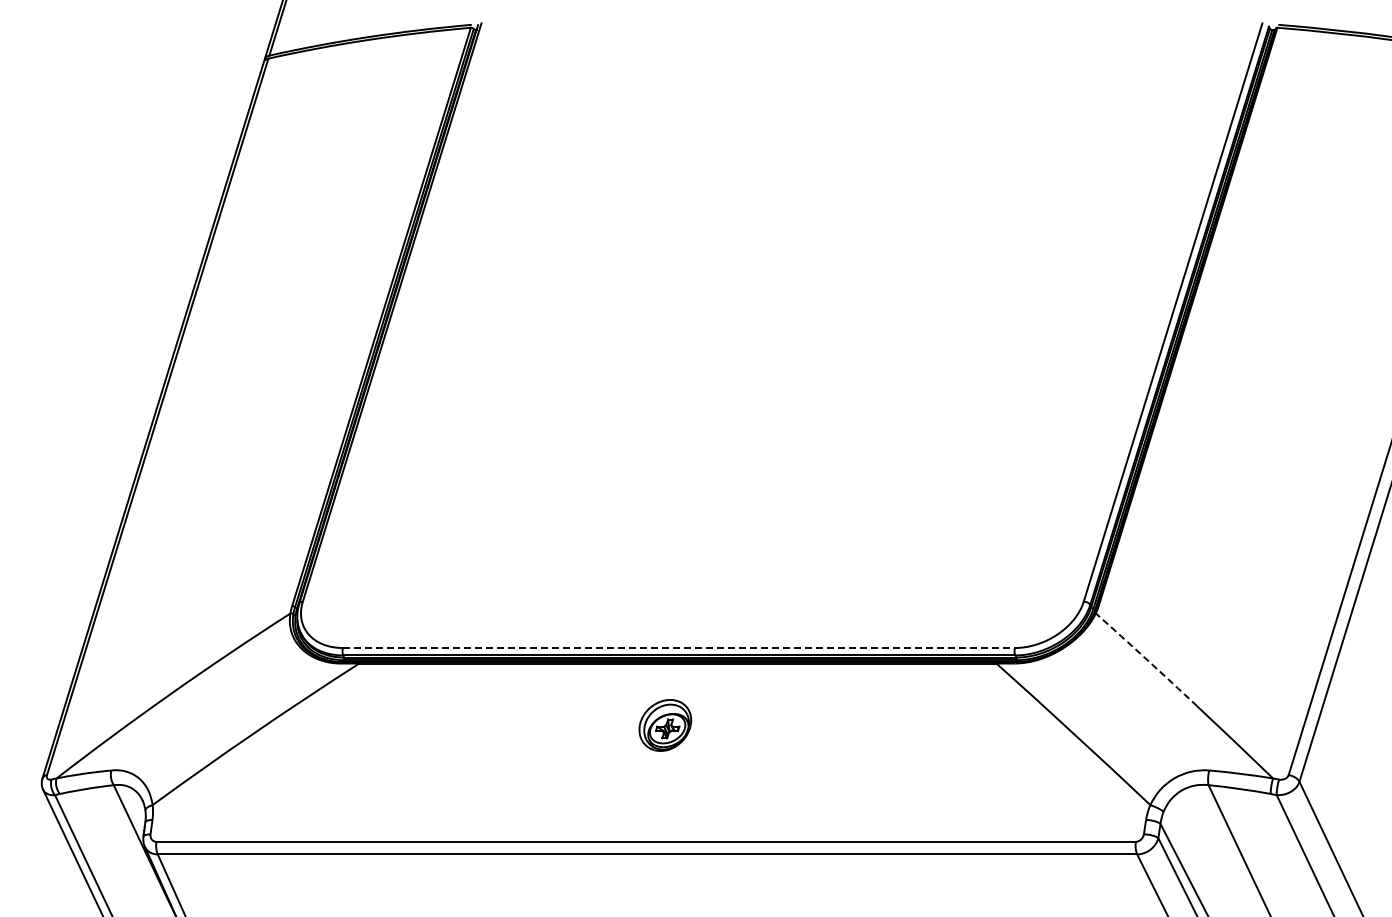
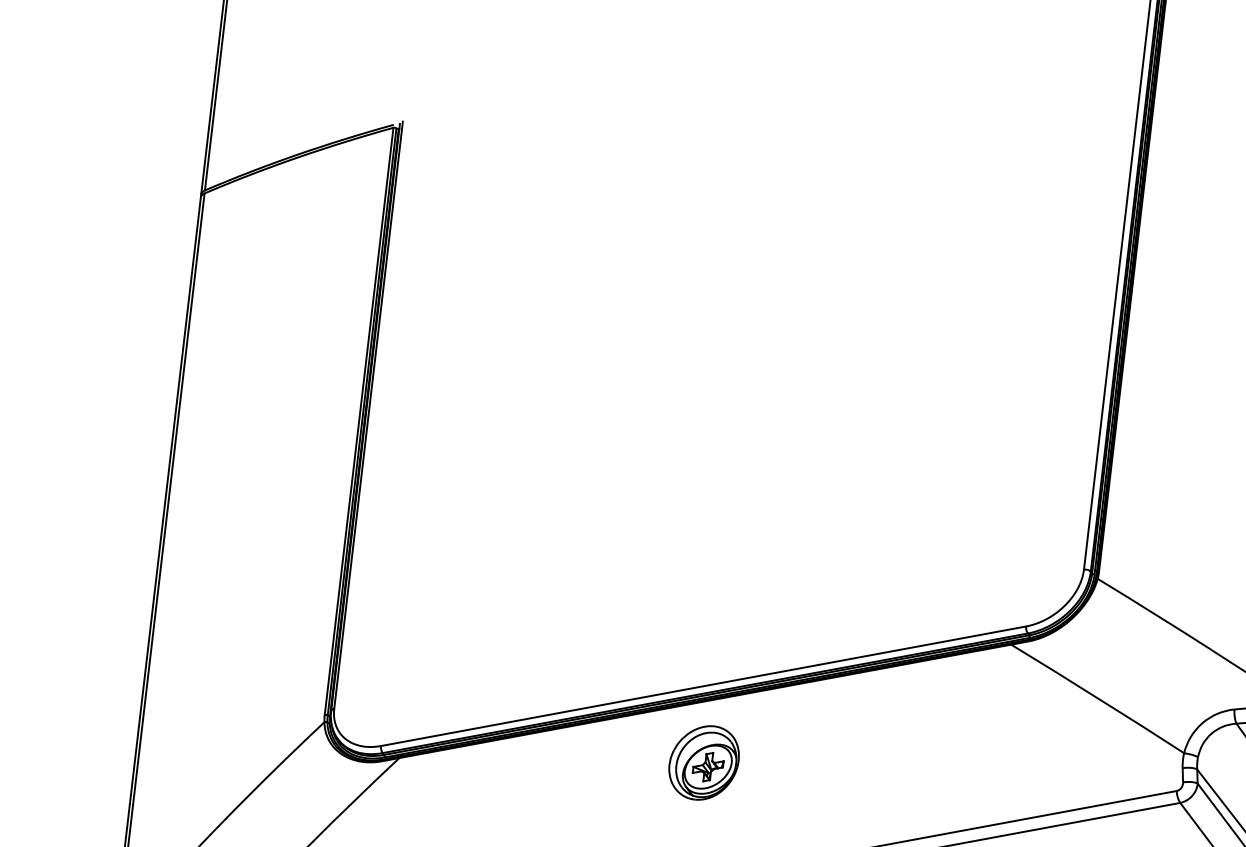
line: (678, 648) -> (703, 686), dashed -> solid
arc: (1146, 659) -> (1154, 614), dashed -> solid
part: (665, 725) -> (704, 763), size x1.43

